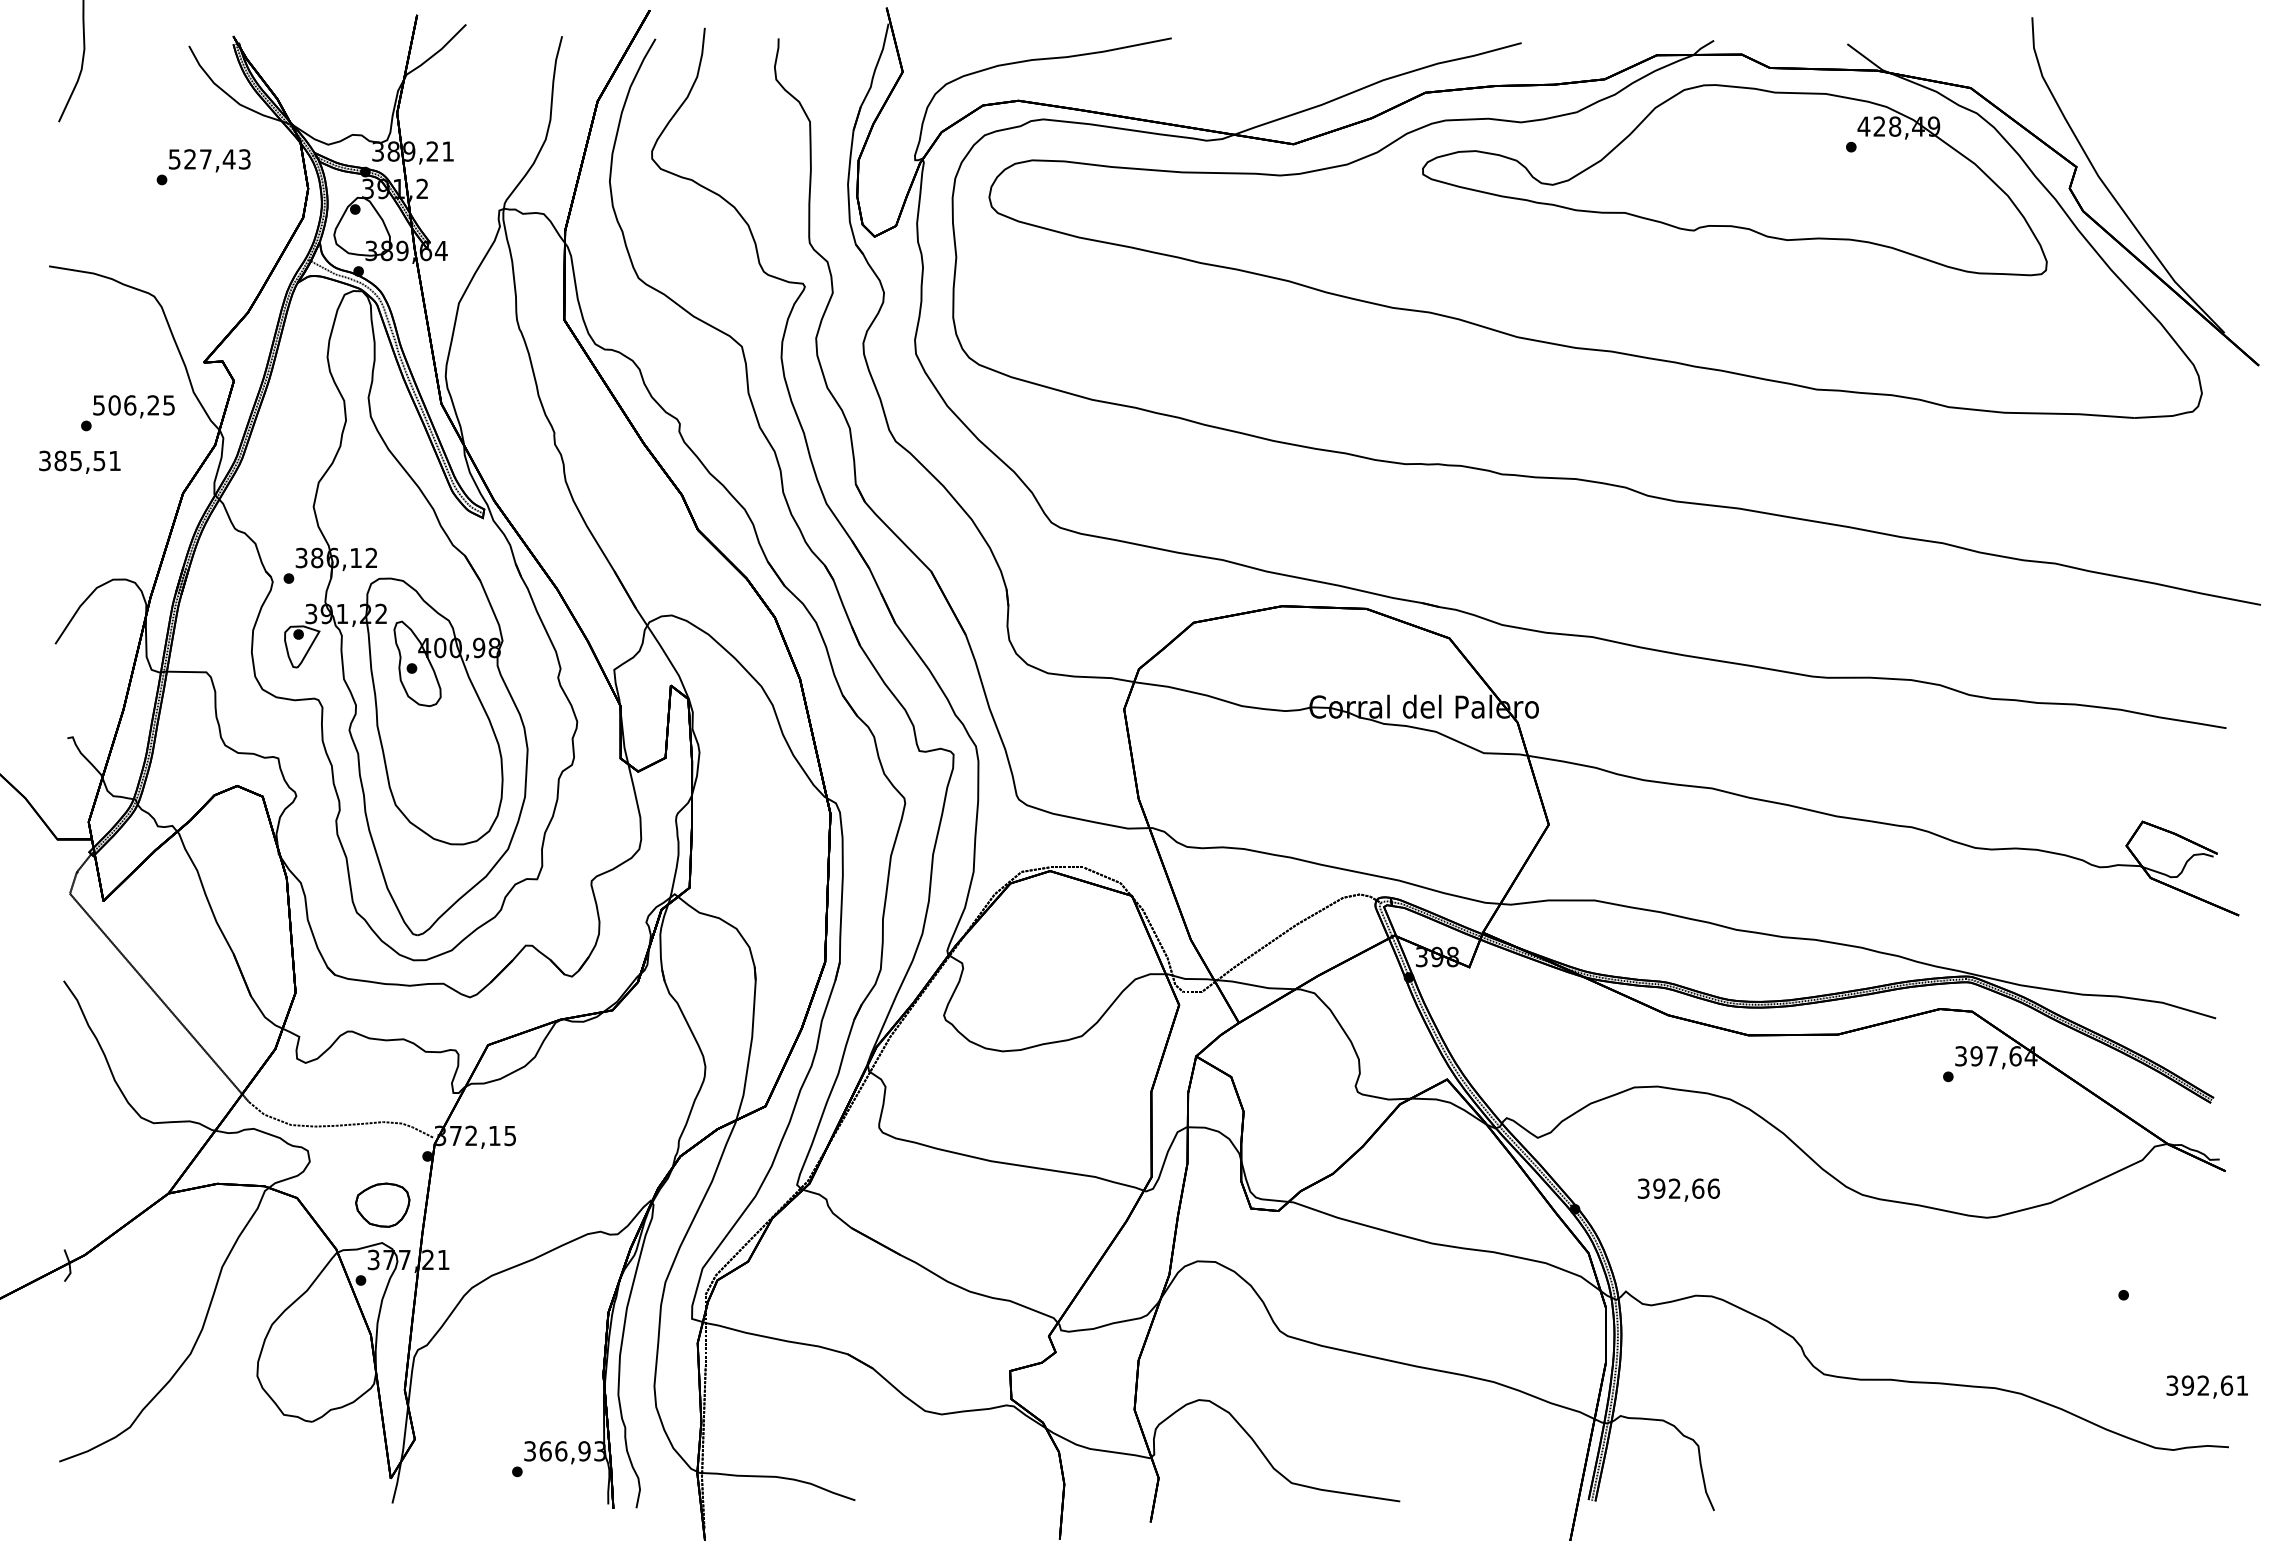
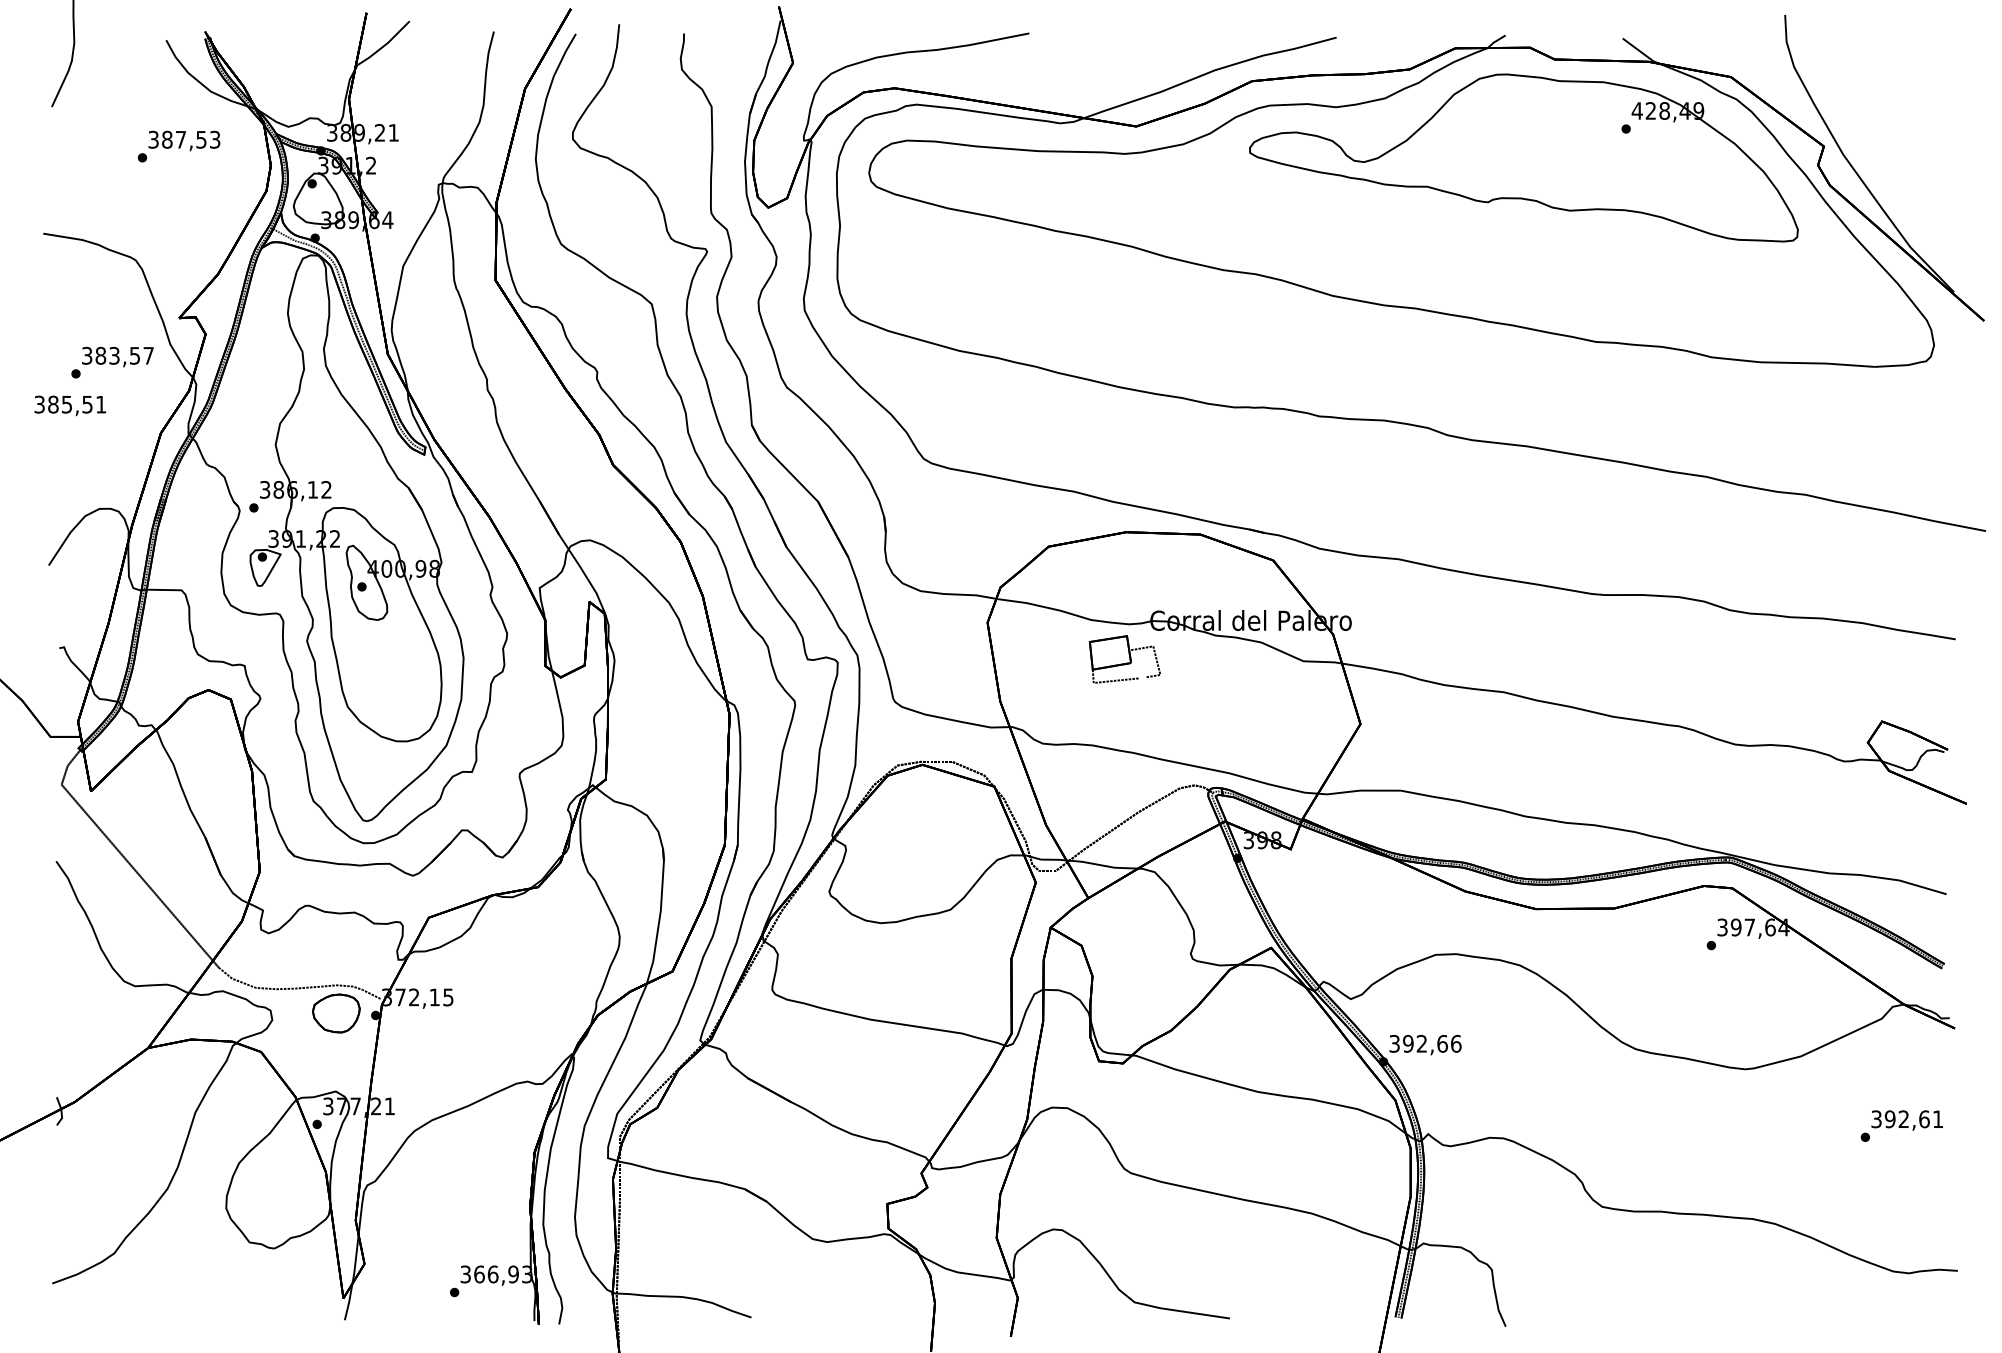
text: (202, 159) -> (178, 139), 527,43 -> 387,53
text: (133, 405) -> (117, 355), 506,25 -> 383,57
part: (1280, 750) -> (1124, 658), added
text: (1678, 1189) -> (1425, 1044), moved
part: (382, 1204) -> (336, 1012), moved
text: (2206, 1386) -> (1906, 1120), moved

